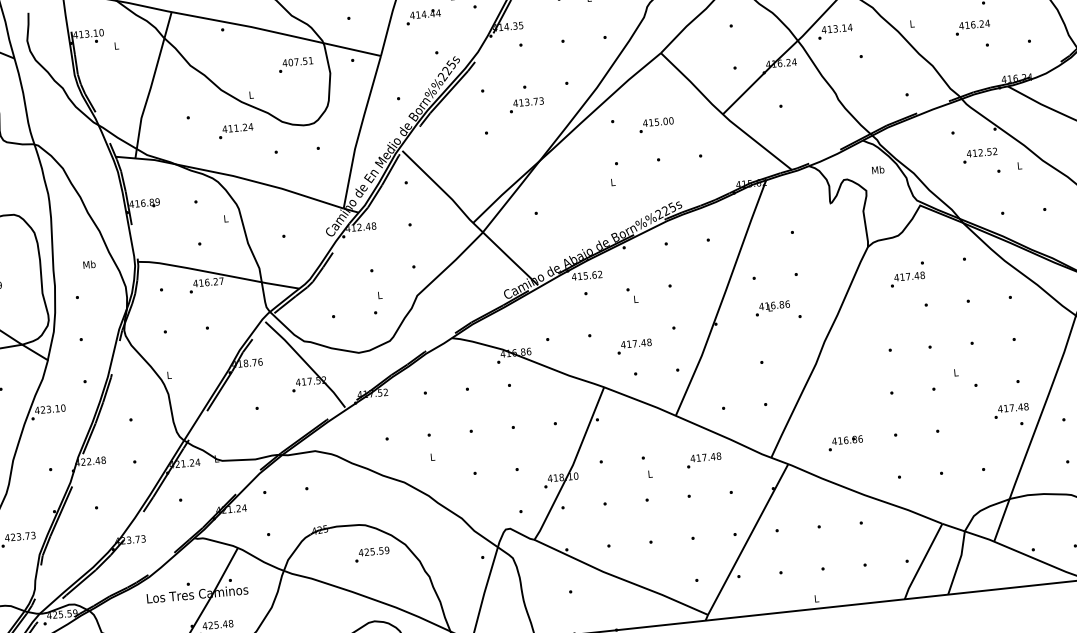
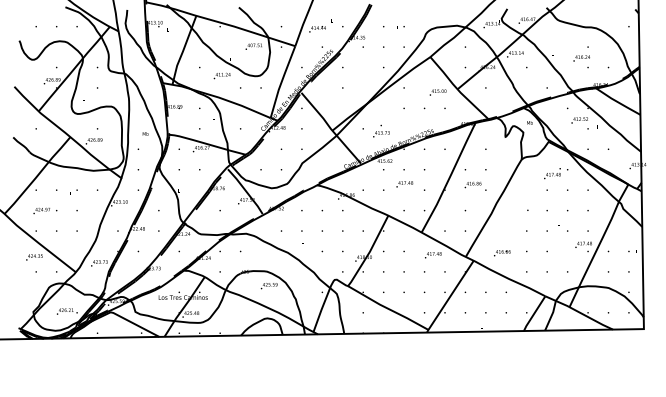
text: (526, 97) -> (381, 130), moved
text: (655, 125) -> (437, 92), moved
text: (907, 274) -> (552, 173), moved
text: (633, 346) -> (404, 184), moved

